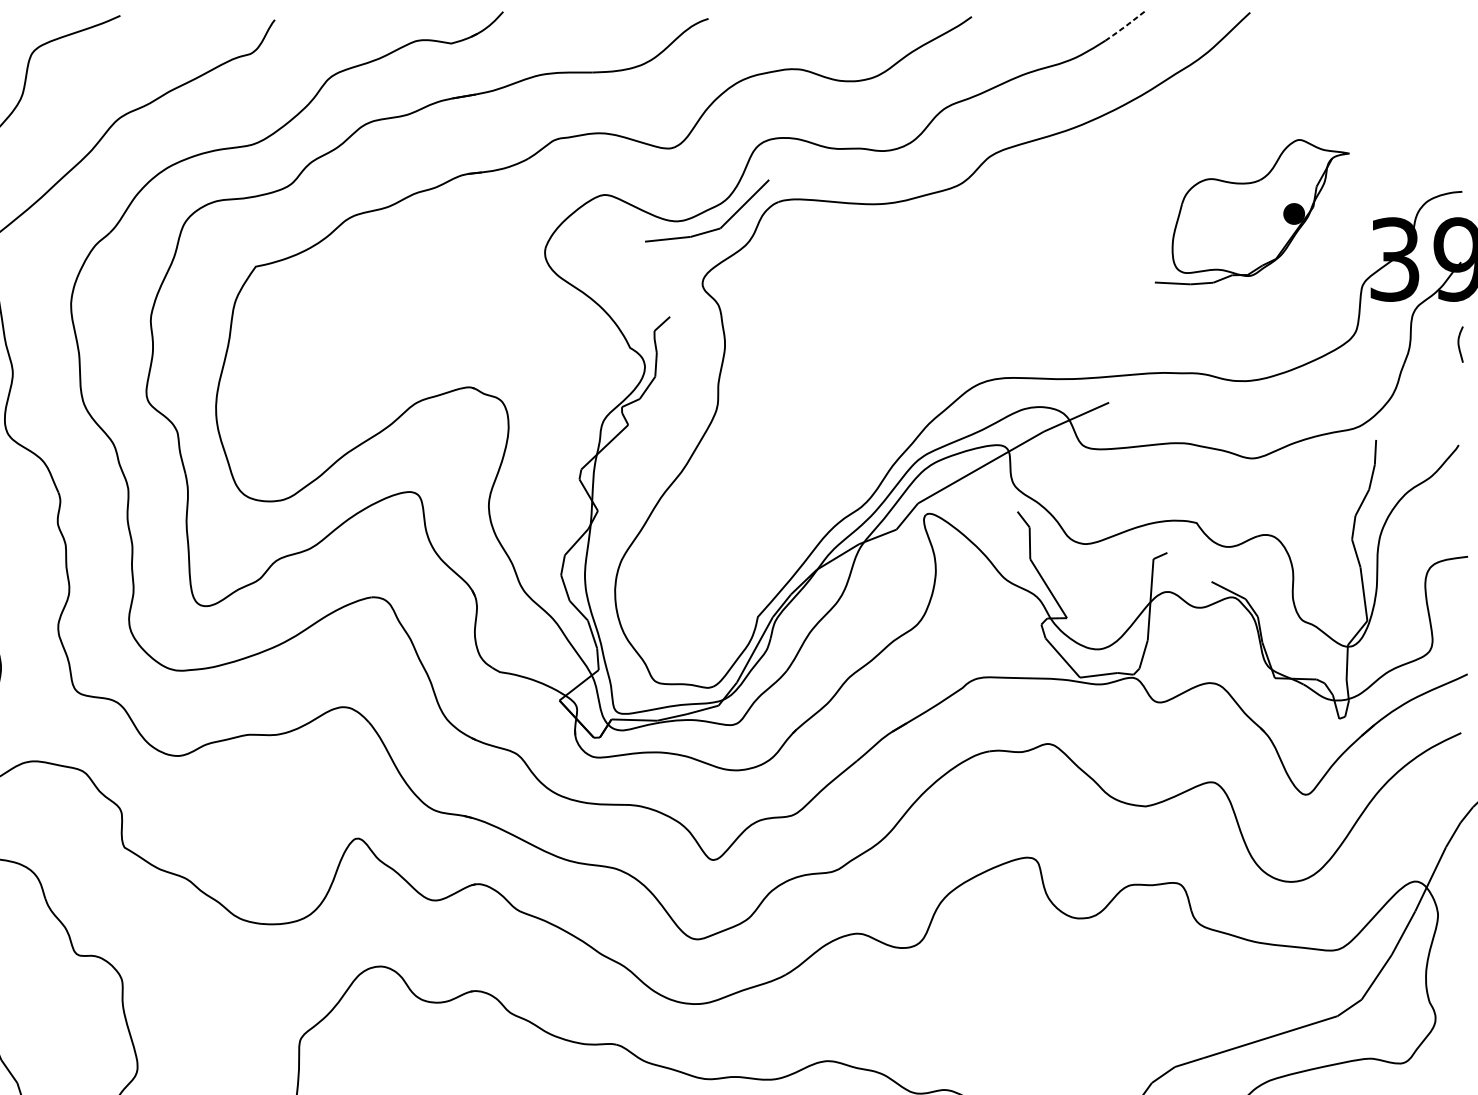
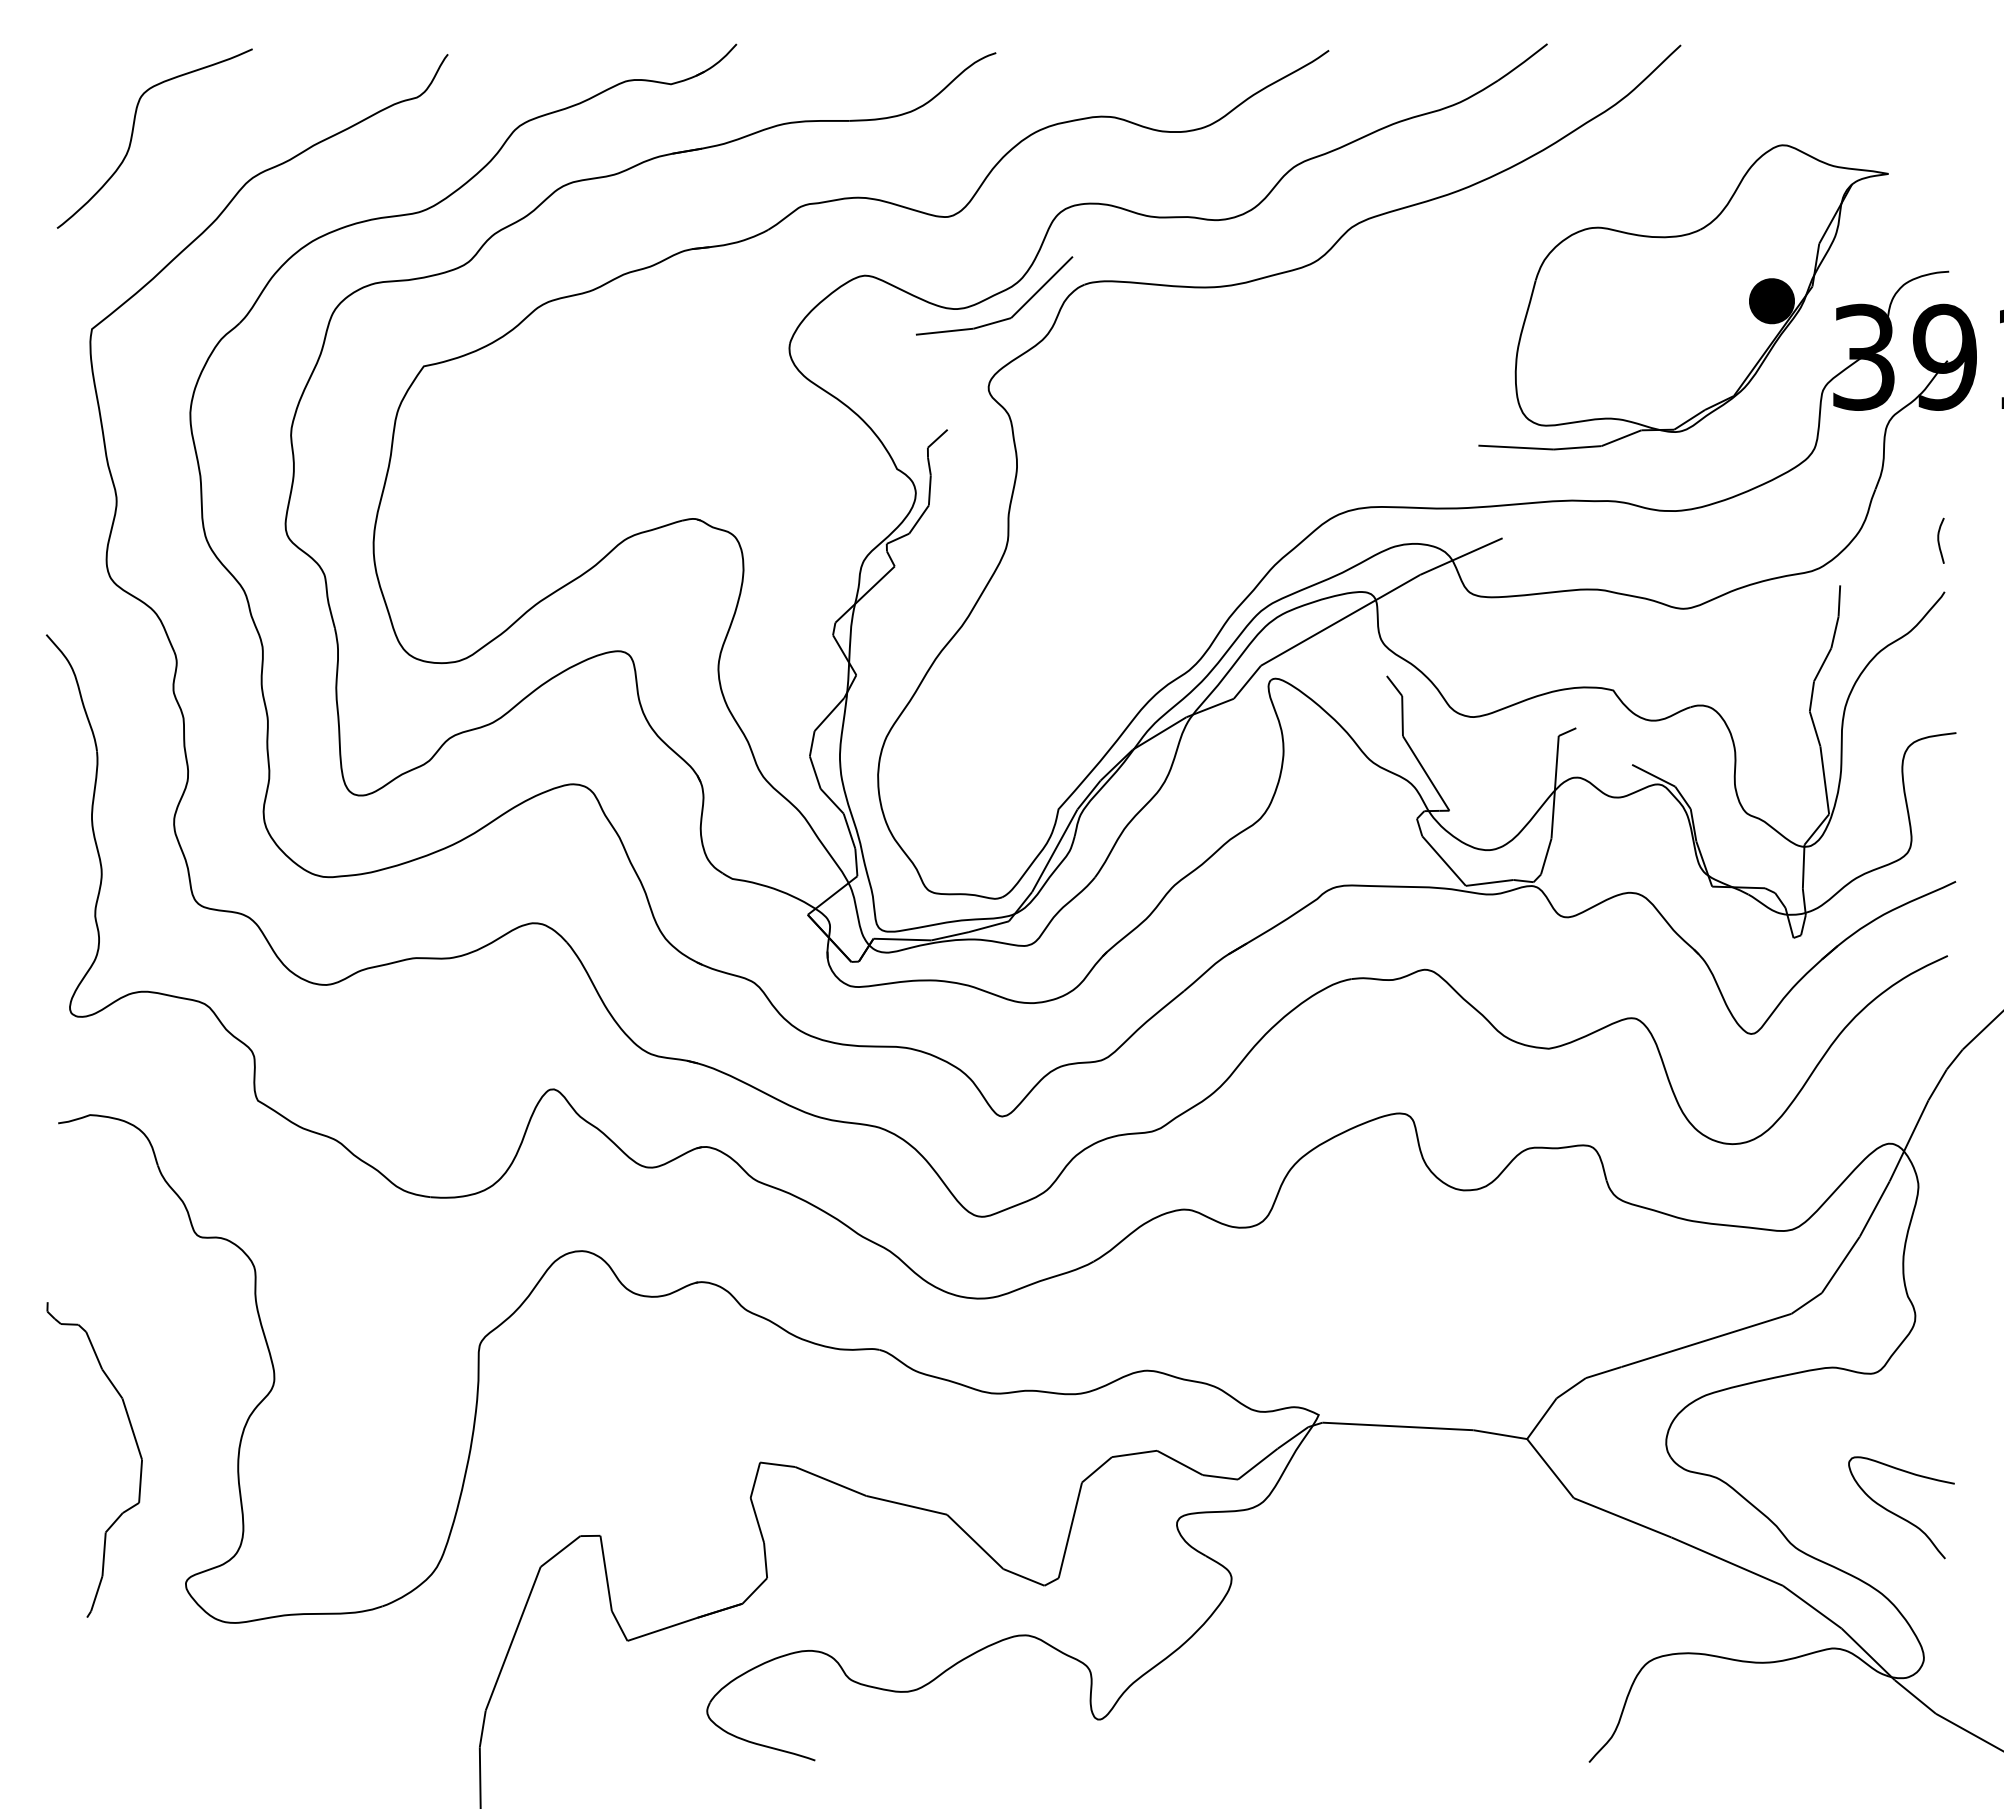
line: (1124, 27) -> (1522, 63), dashed -> solid
part: (1252, 212) -> (1683, 297), size x1.67
curve: (1459, 344) -> (1939, 540), moved

